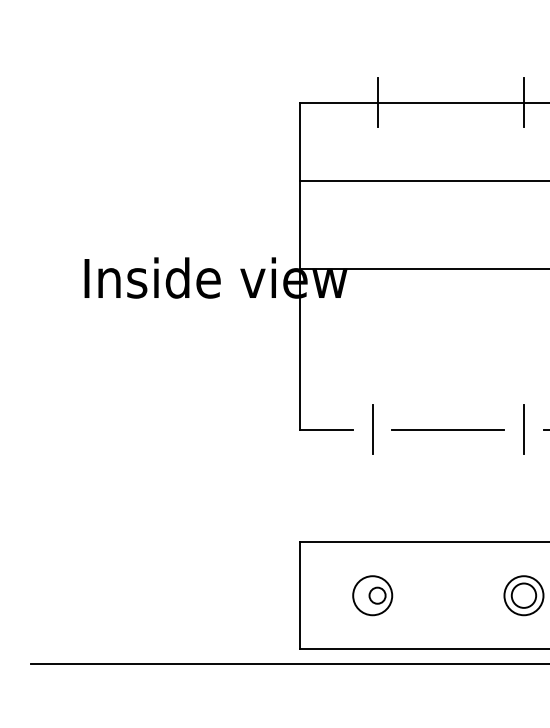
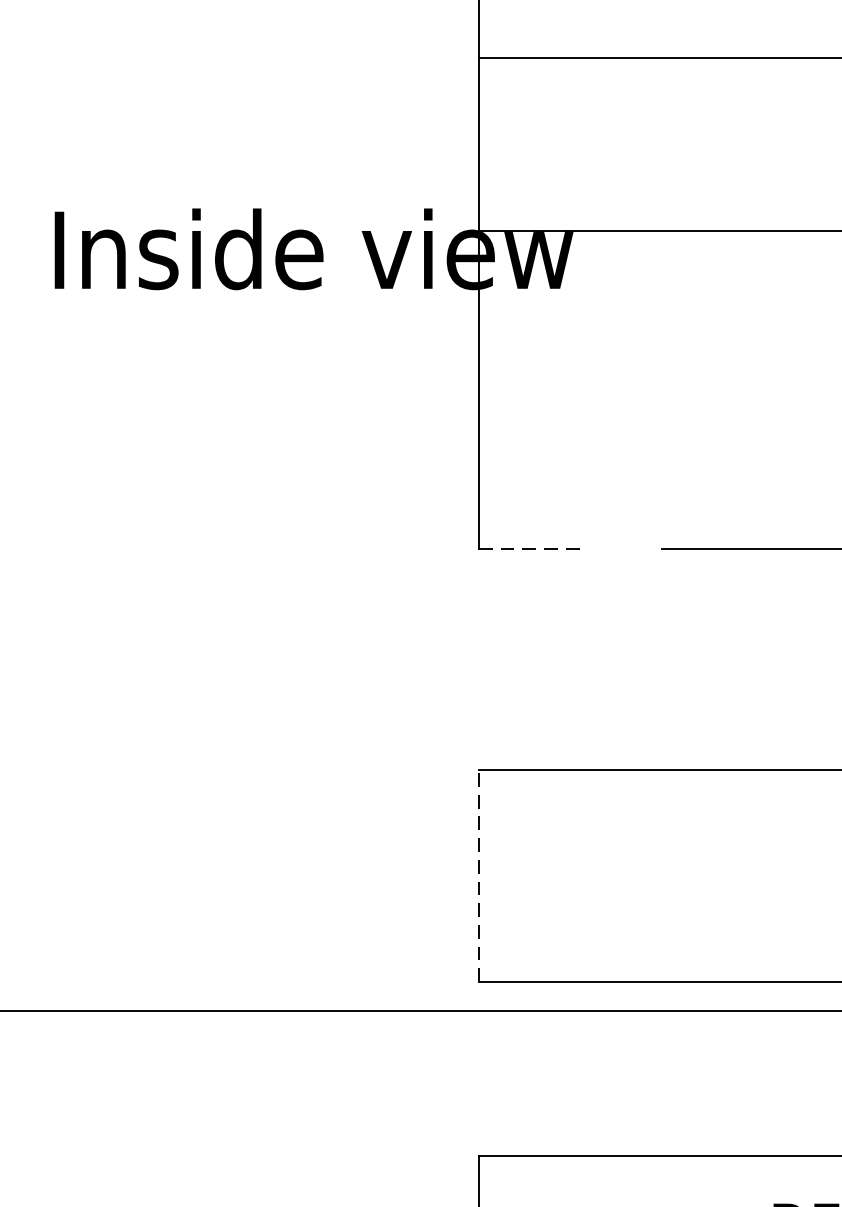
line: (326, 429) -> (532, 548), solid -> dashed
line: (372, 429) -> (622, 548), removed
line: (299, 595) -> (478, 875), solid -> dashed
part: (372, 595) -> (622, 875), removed

